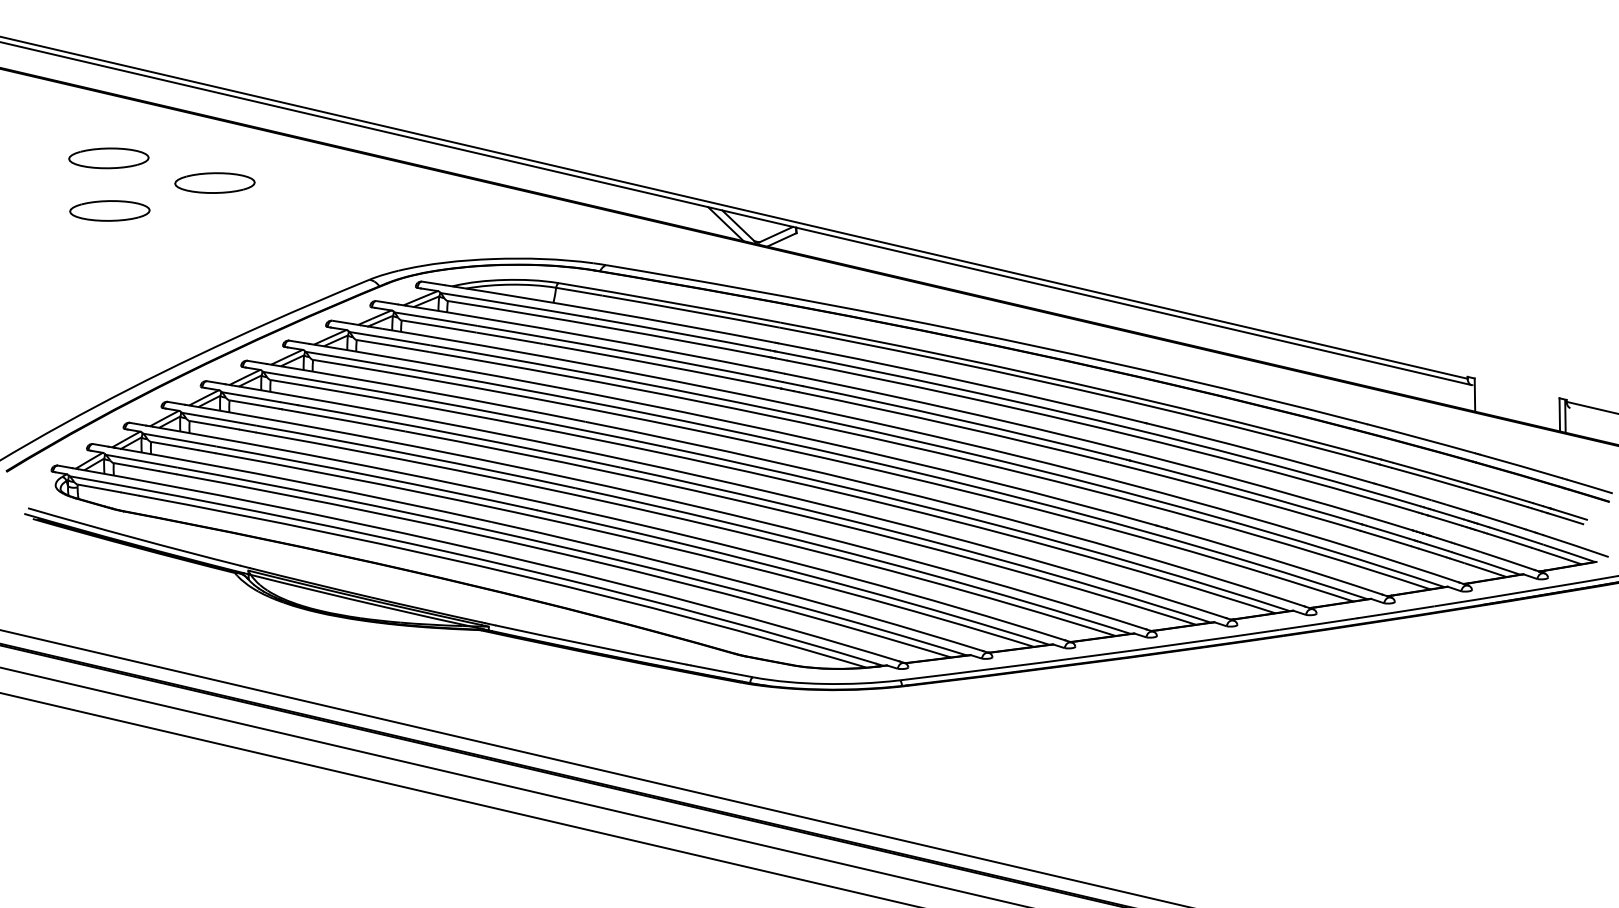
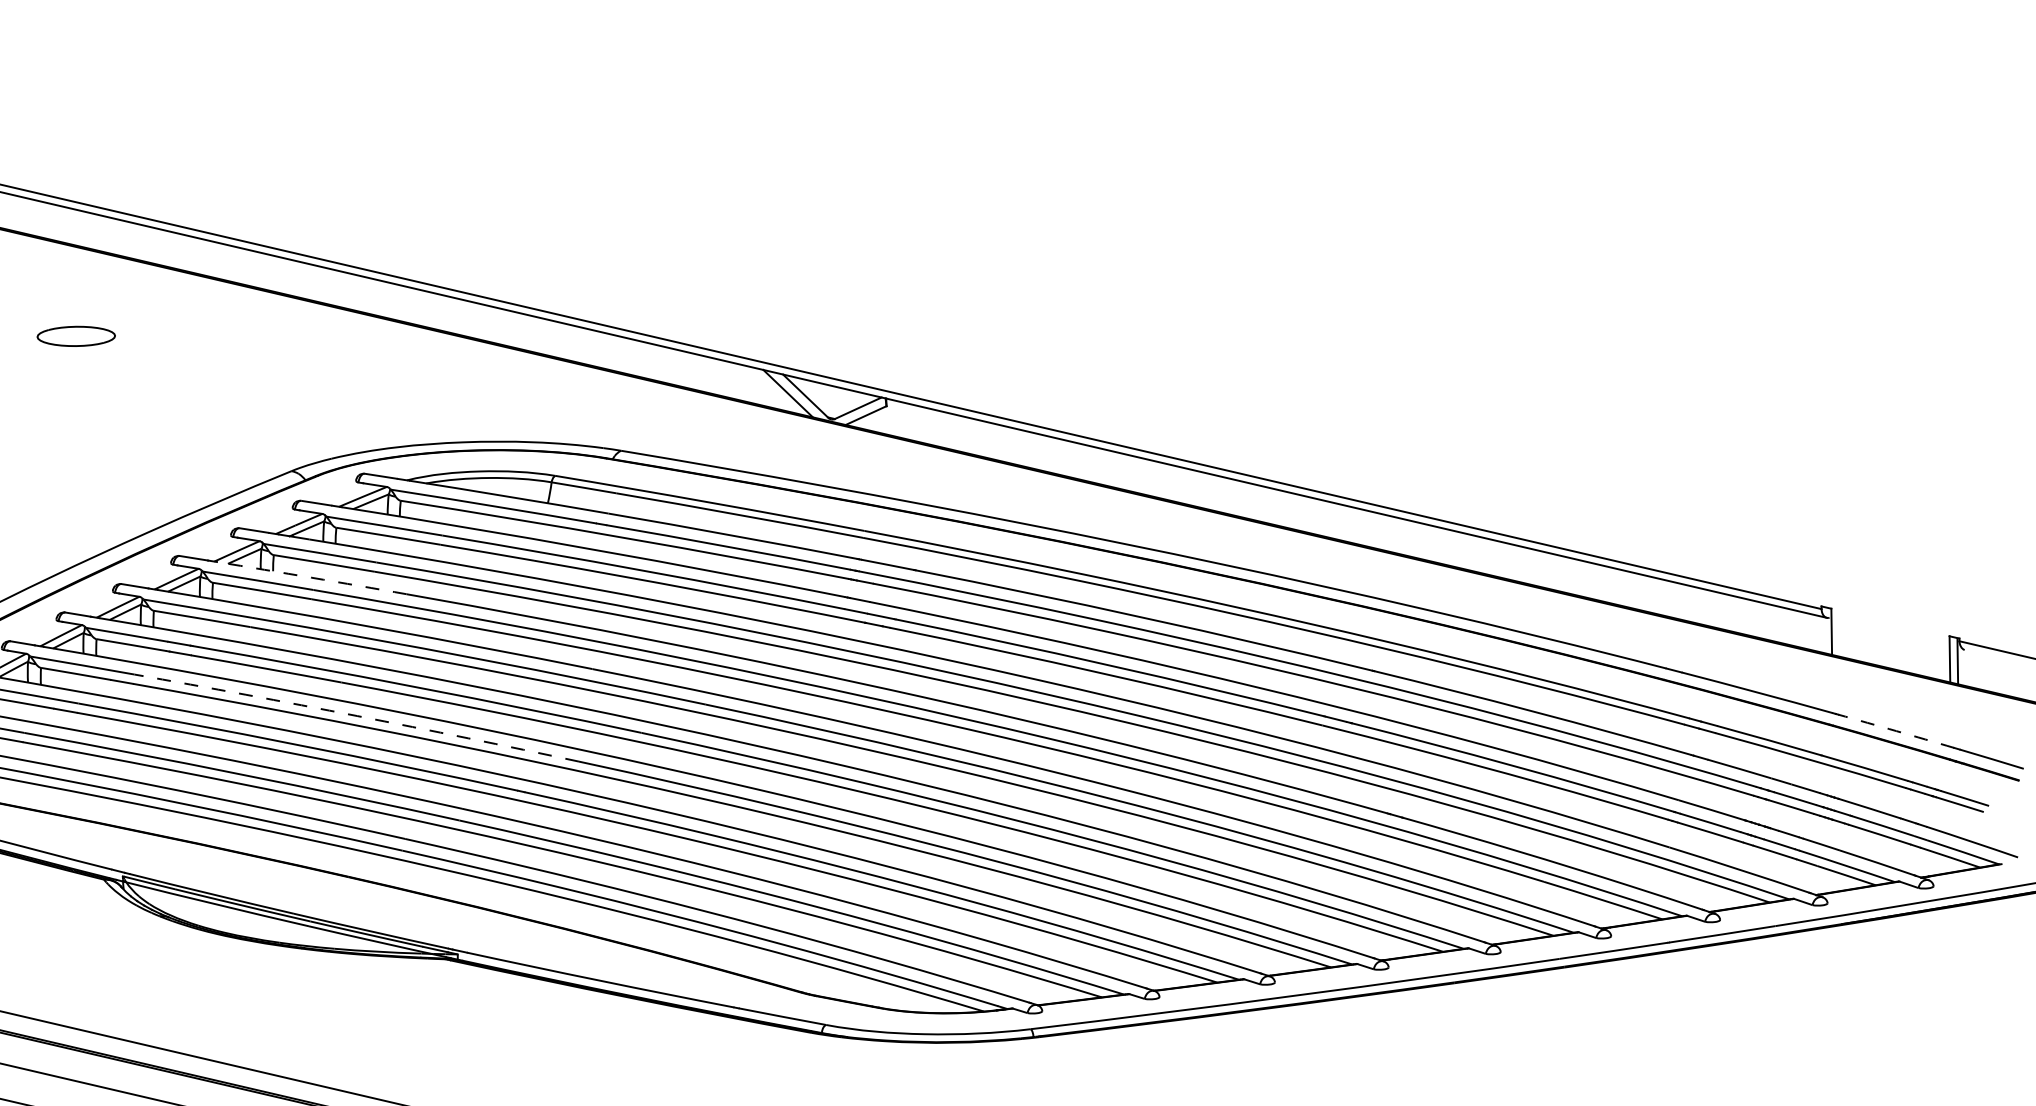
part: (214, 182) -> (75, 335), size x0.7
arc: (384, 356) -> (312, 578), solid -> dashed
arc: (416, 455) -> (357, 715), solid -> dashed
arc: (1521, 466) -> (1896, 731), solid -> dashed

